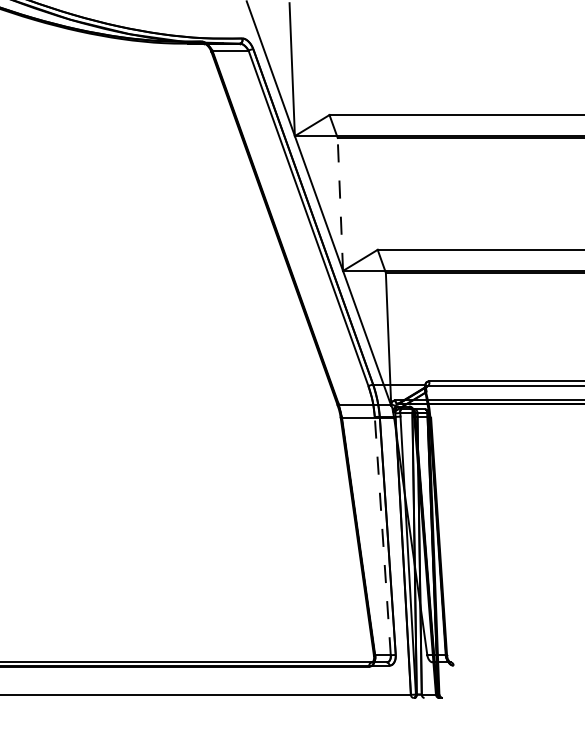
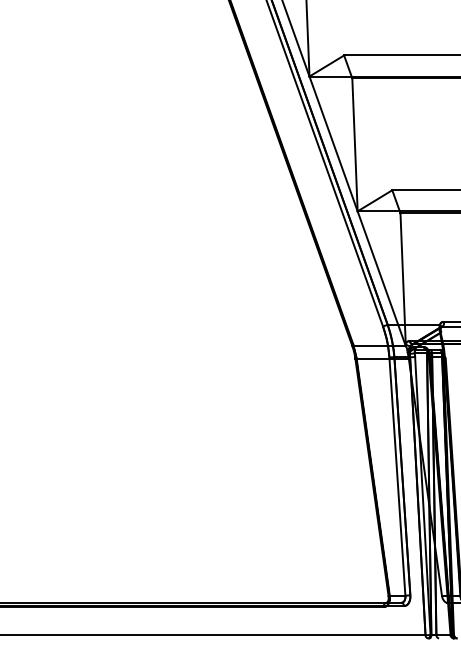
line: (340, 204) -> (355, 144), dashed -> solid
line: (382, 535) -> (397, 475), dashed -> solid

